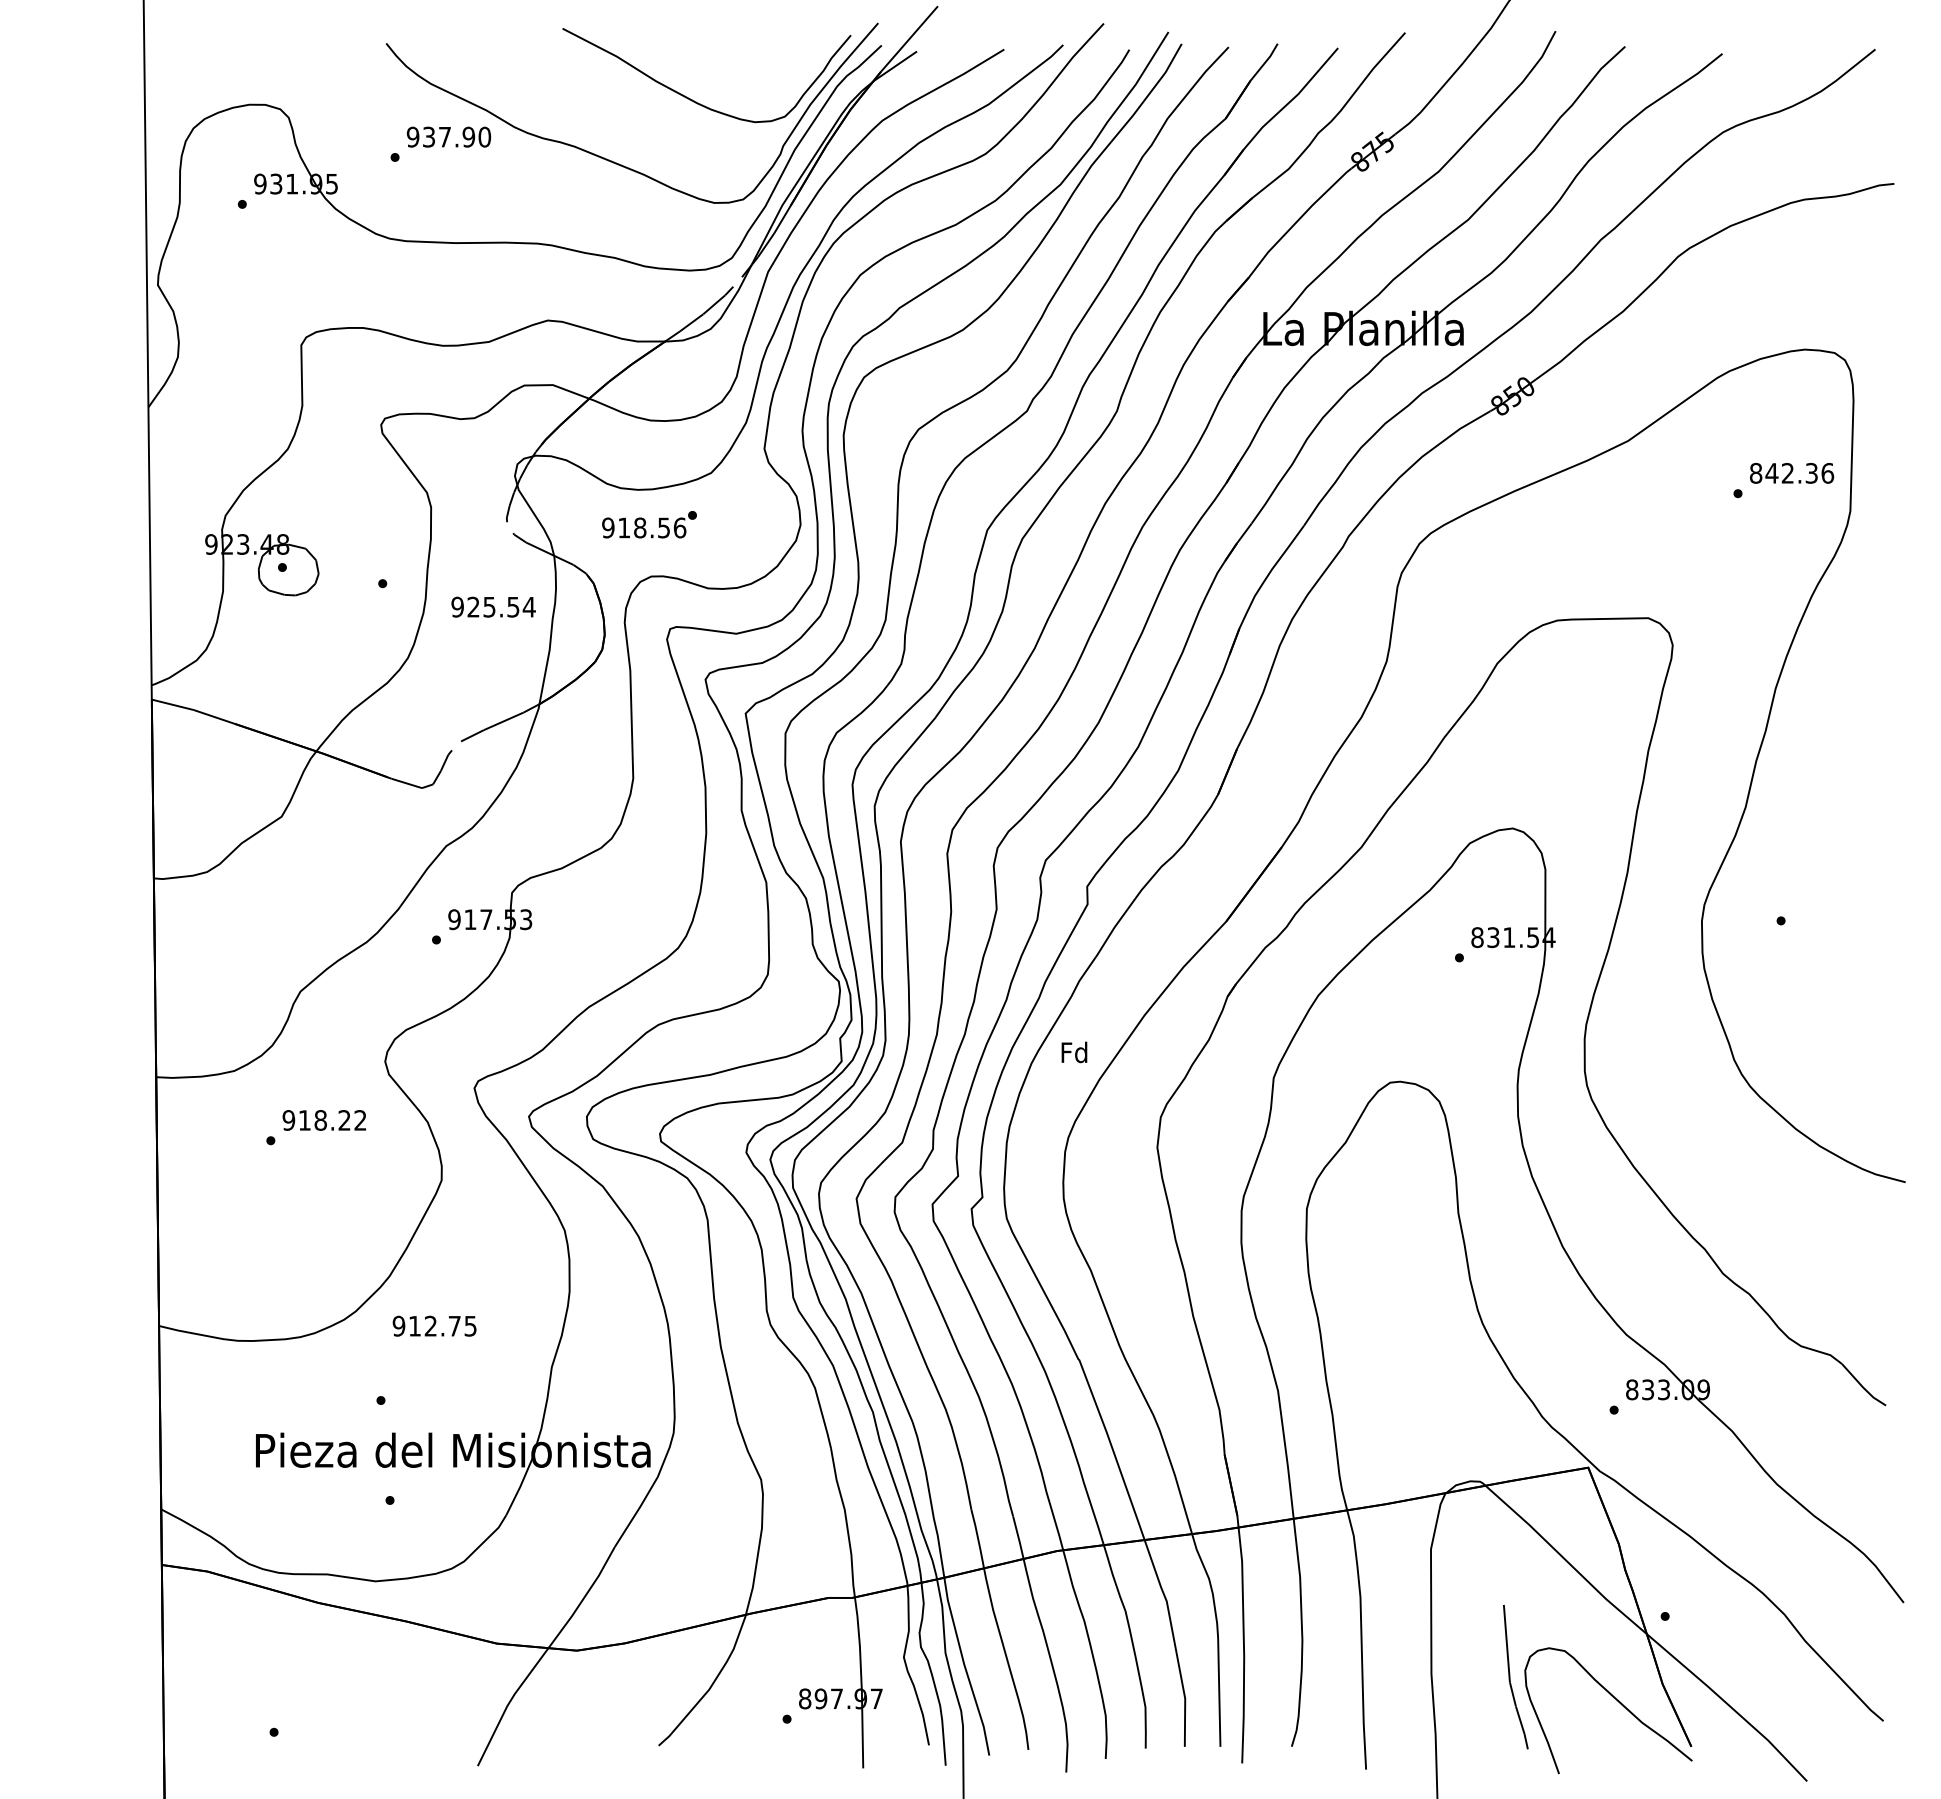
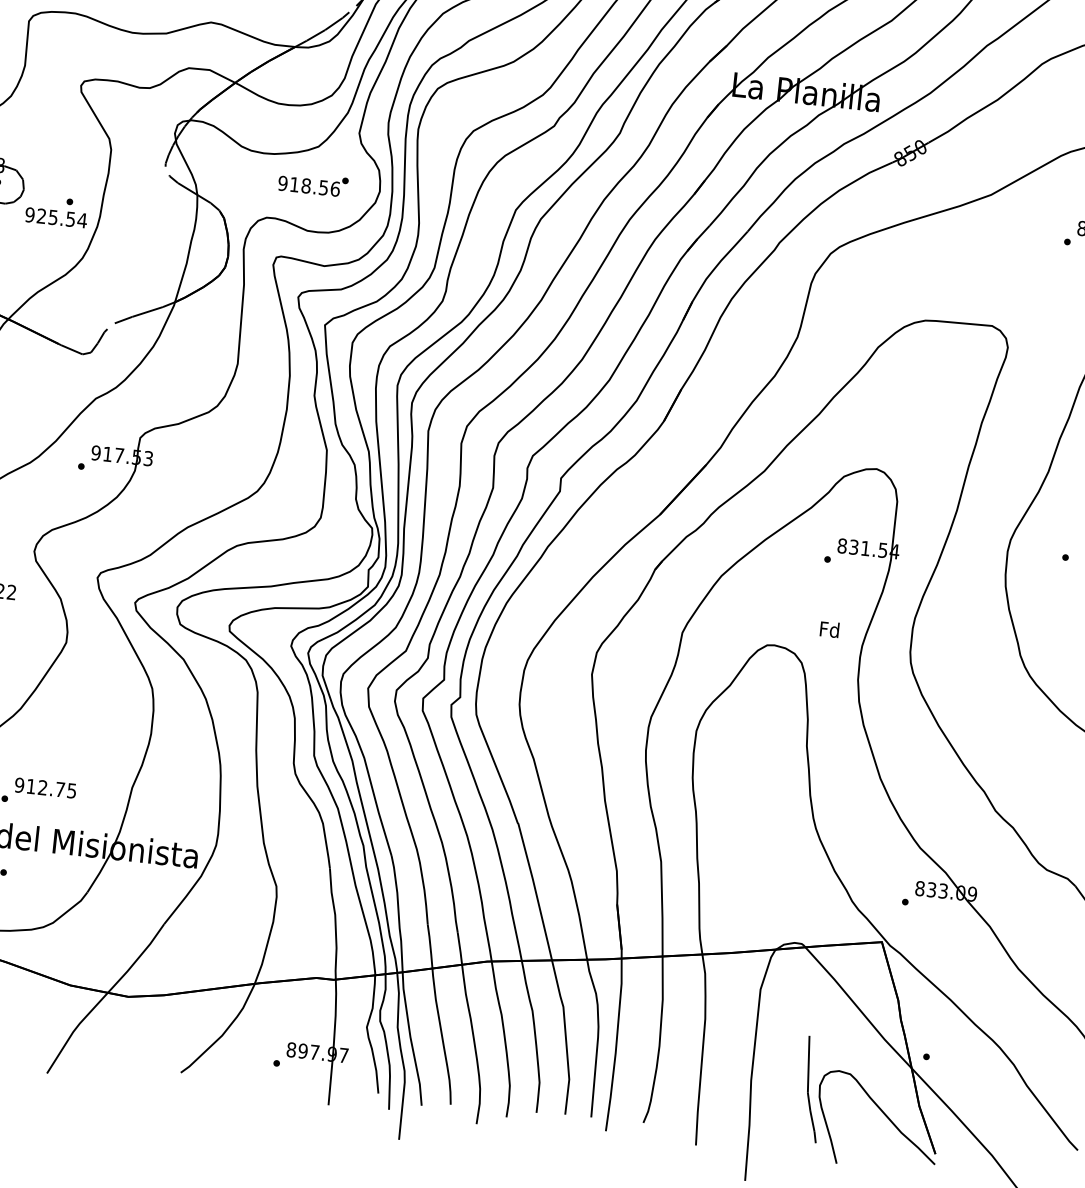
text: (649, 524) -> (313, 184), moved
text: (493, 606) -> (56, 217), moved
text: (1074, 1052) -> (829, 629), moved
text: (434, 1325) -> (45, 787), moved

